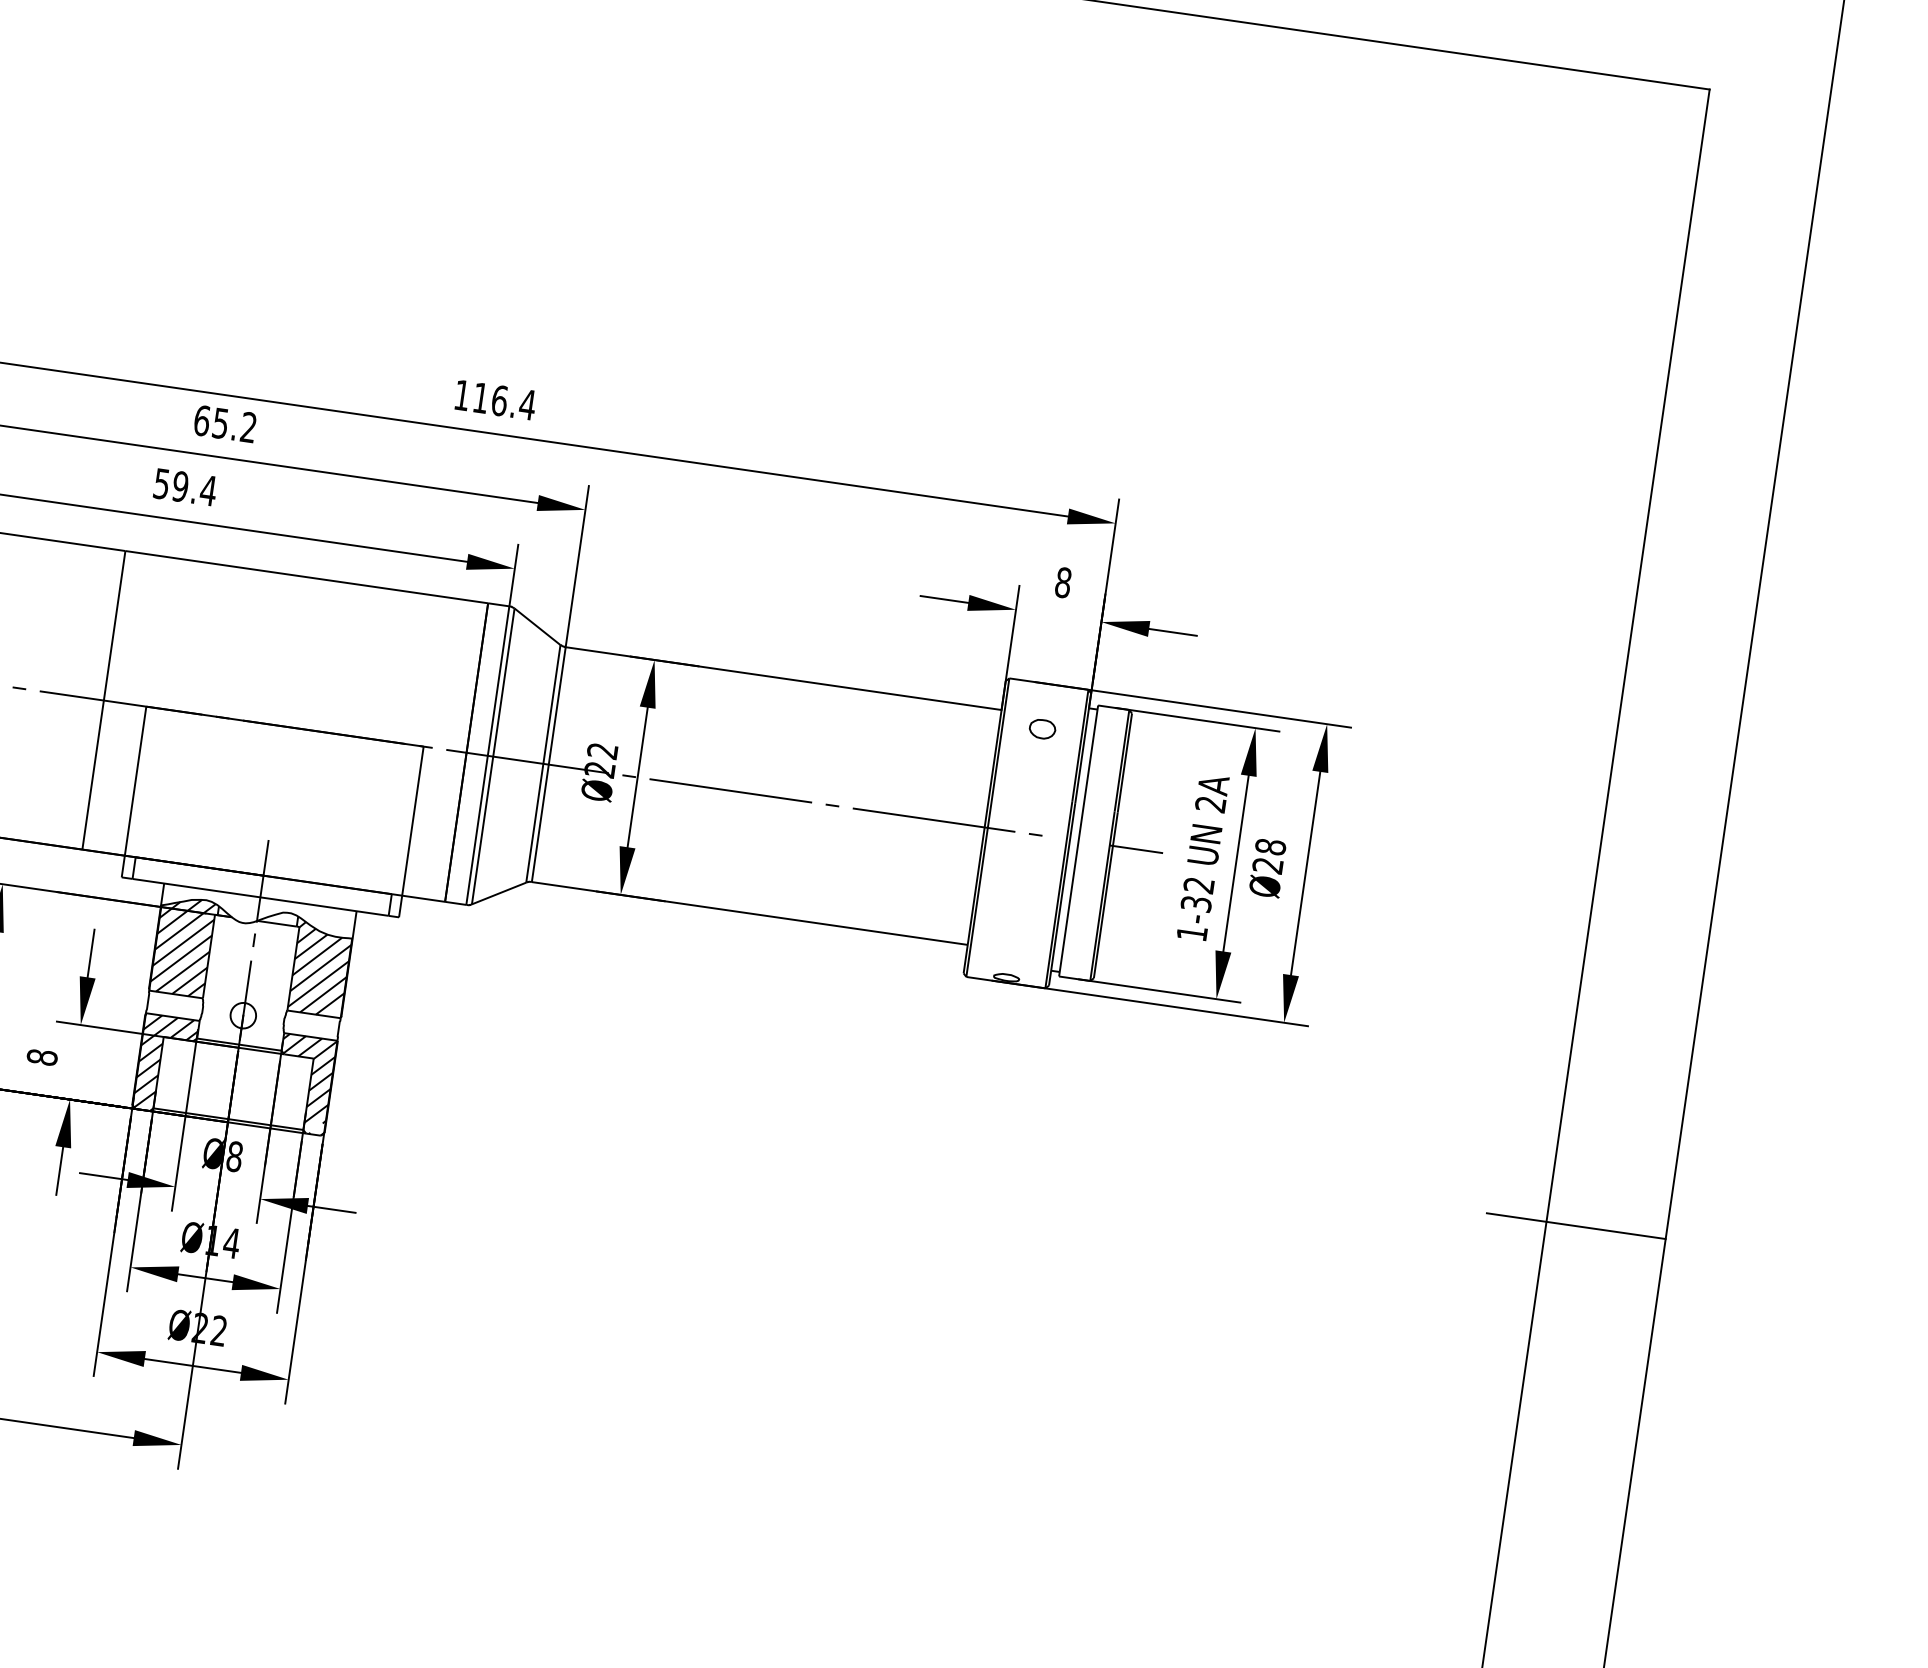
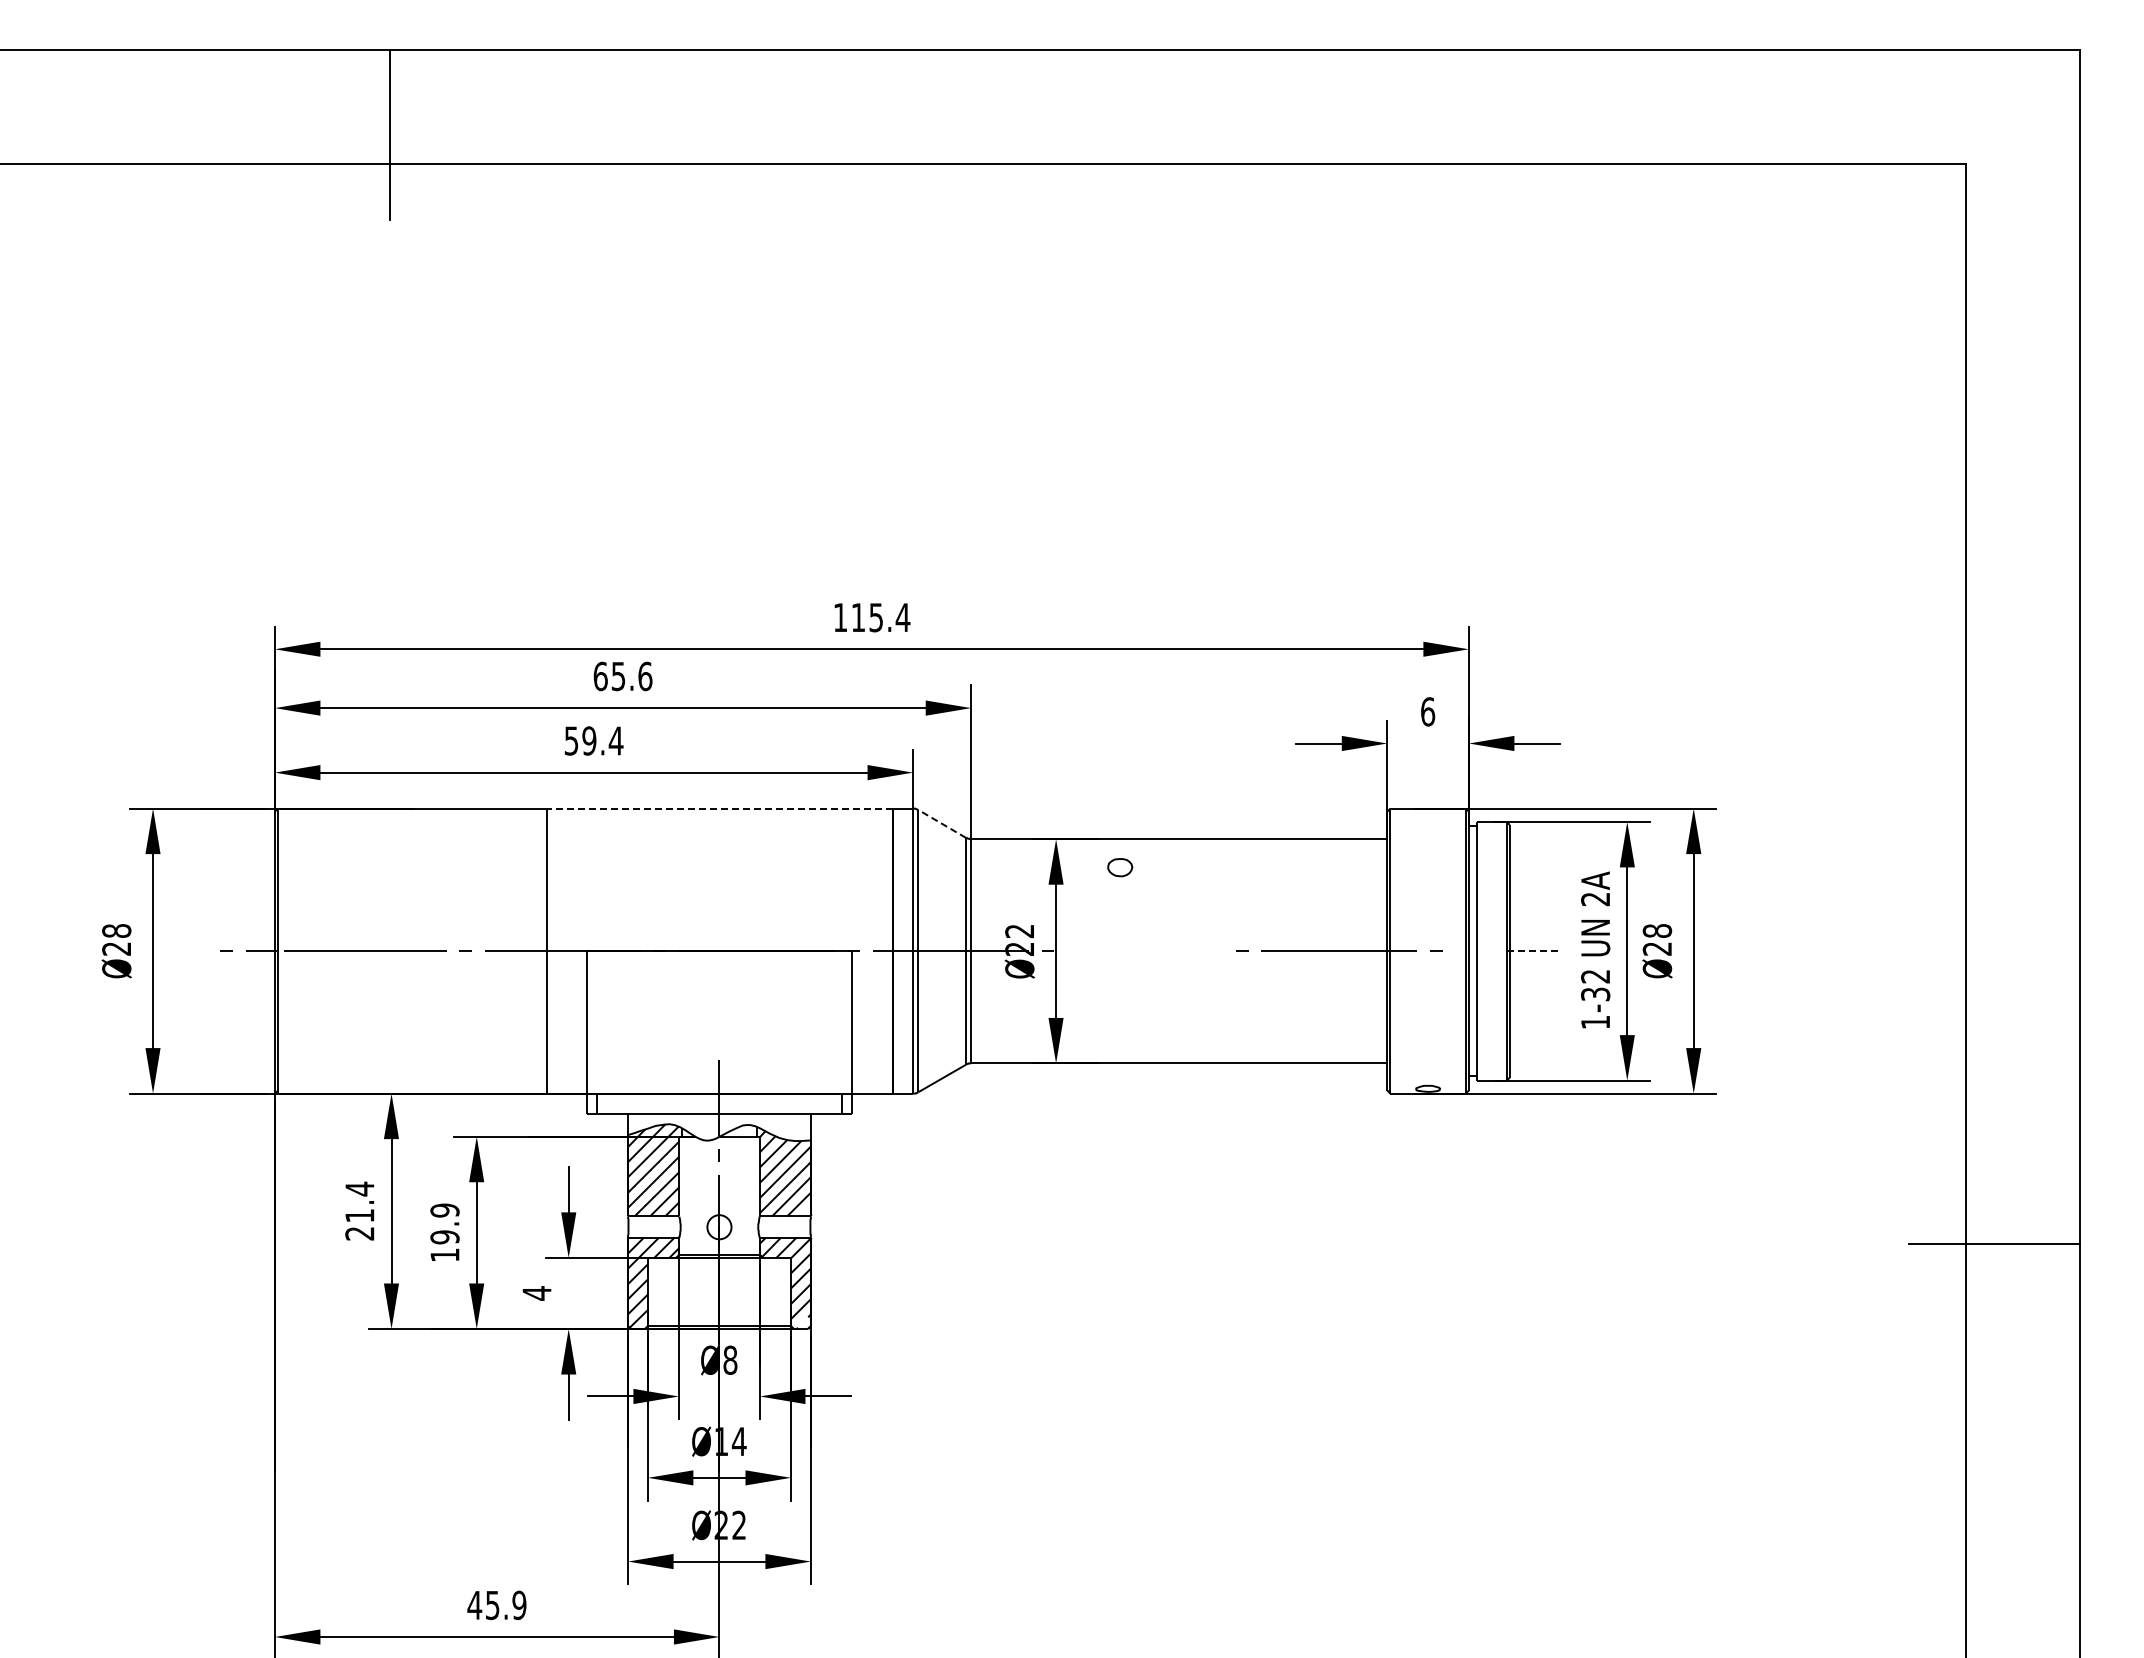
text: (499, 400) -> (876, 617), 116.4 -> 115.4
text: (249, 427) -> (645, 676), 65.2 -> 65.6
line: (306, 577) -> (719, 808), solid -> dashed
text: (1063, 582) -> (1428, 711), 8 -> 6
line: (537, 626) -> (942, 823), solid -> dashed
part: (1042, 729) -> (1120, 867), moved
line: (730, 789) -> (1144, 950), removed
line: (1136, 849) -> (1532, 951), solid -> dashed
text: (41, 1057) -> (536, 1293), 8 -> 4

